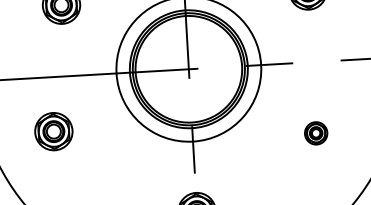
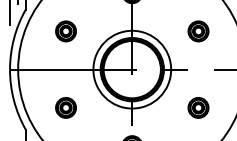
part: (52, 130) -> (65, 107), moved
part: (316, 132) -> (198, 107), size x1.67

